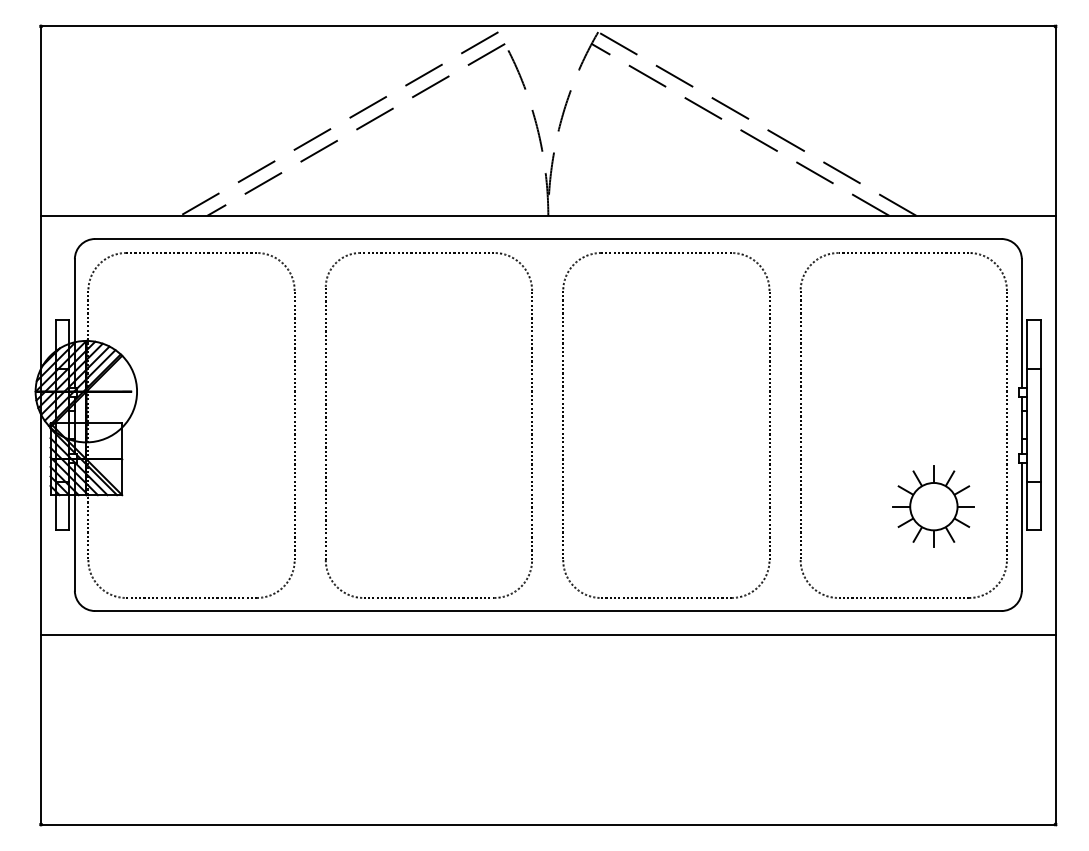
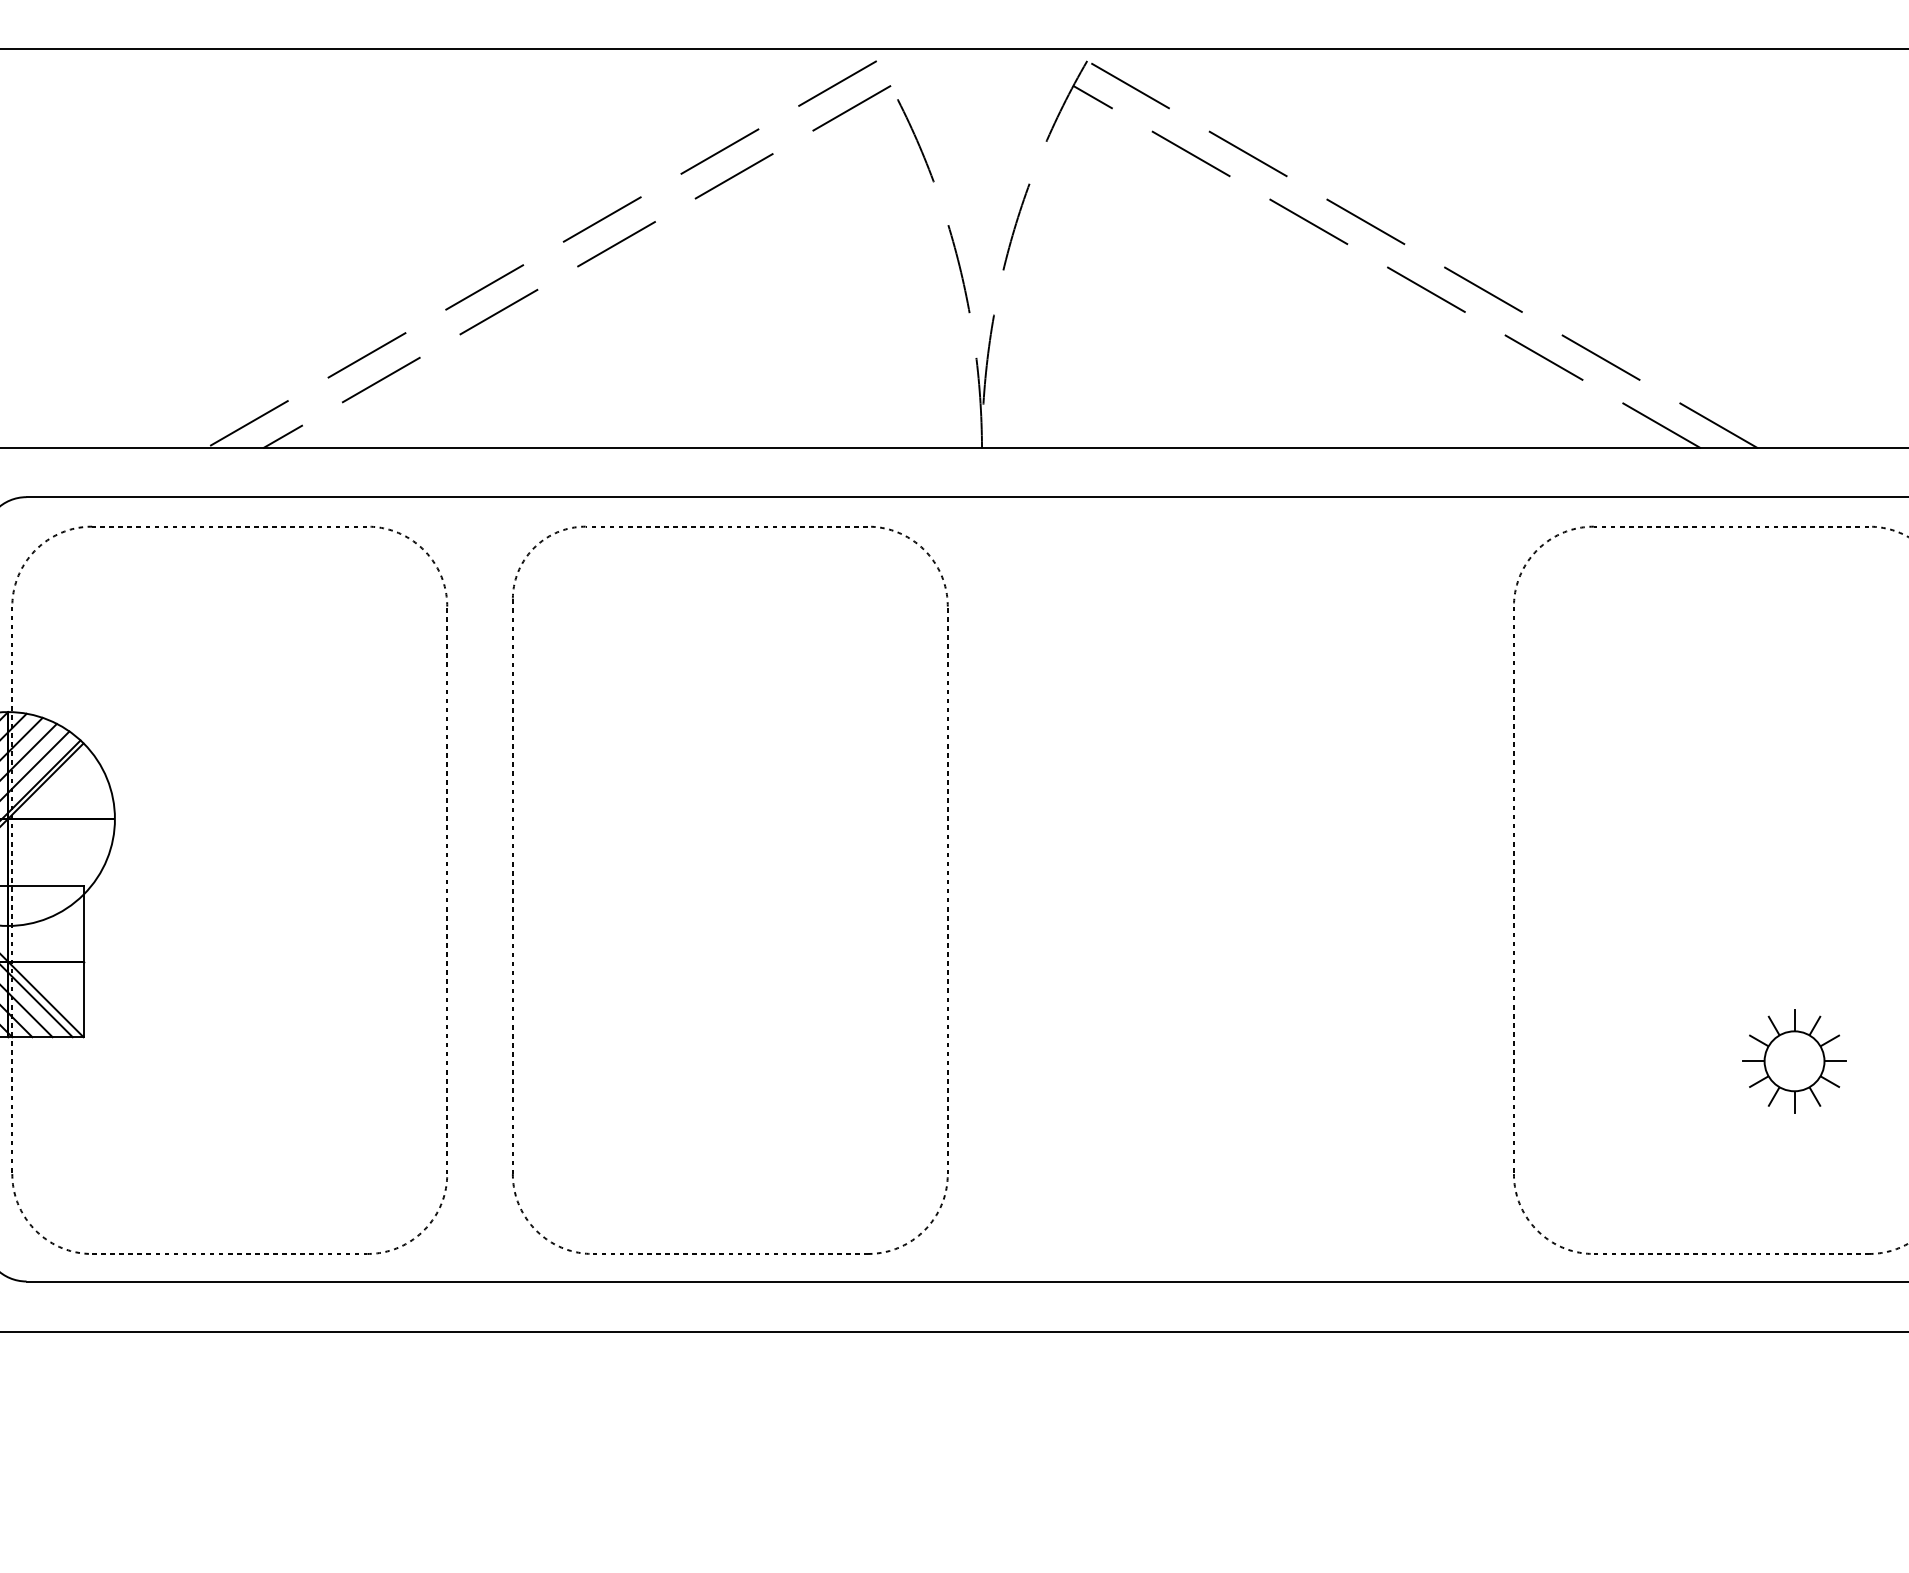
part: (563, 425) -> (1013, 890), removed
part: (933, 506) -> (1794, 1061), size x0.6

